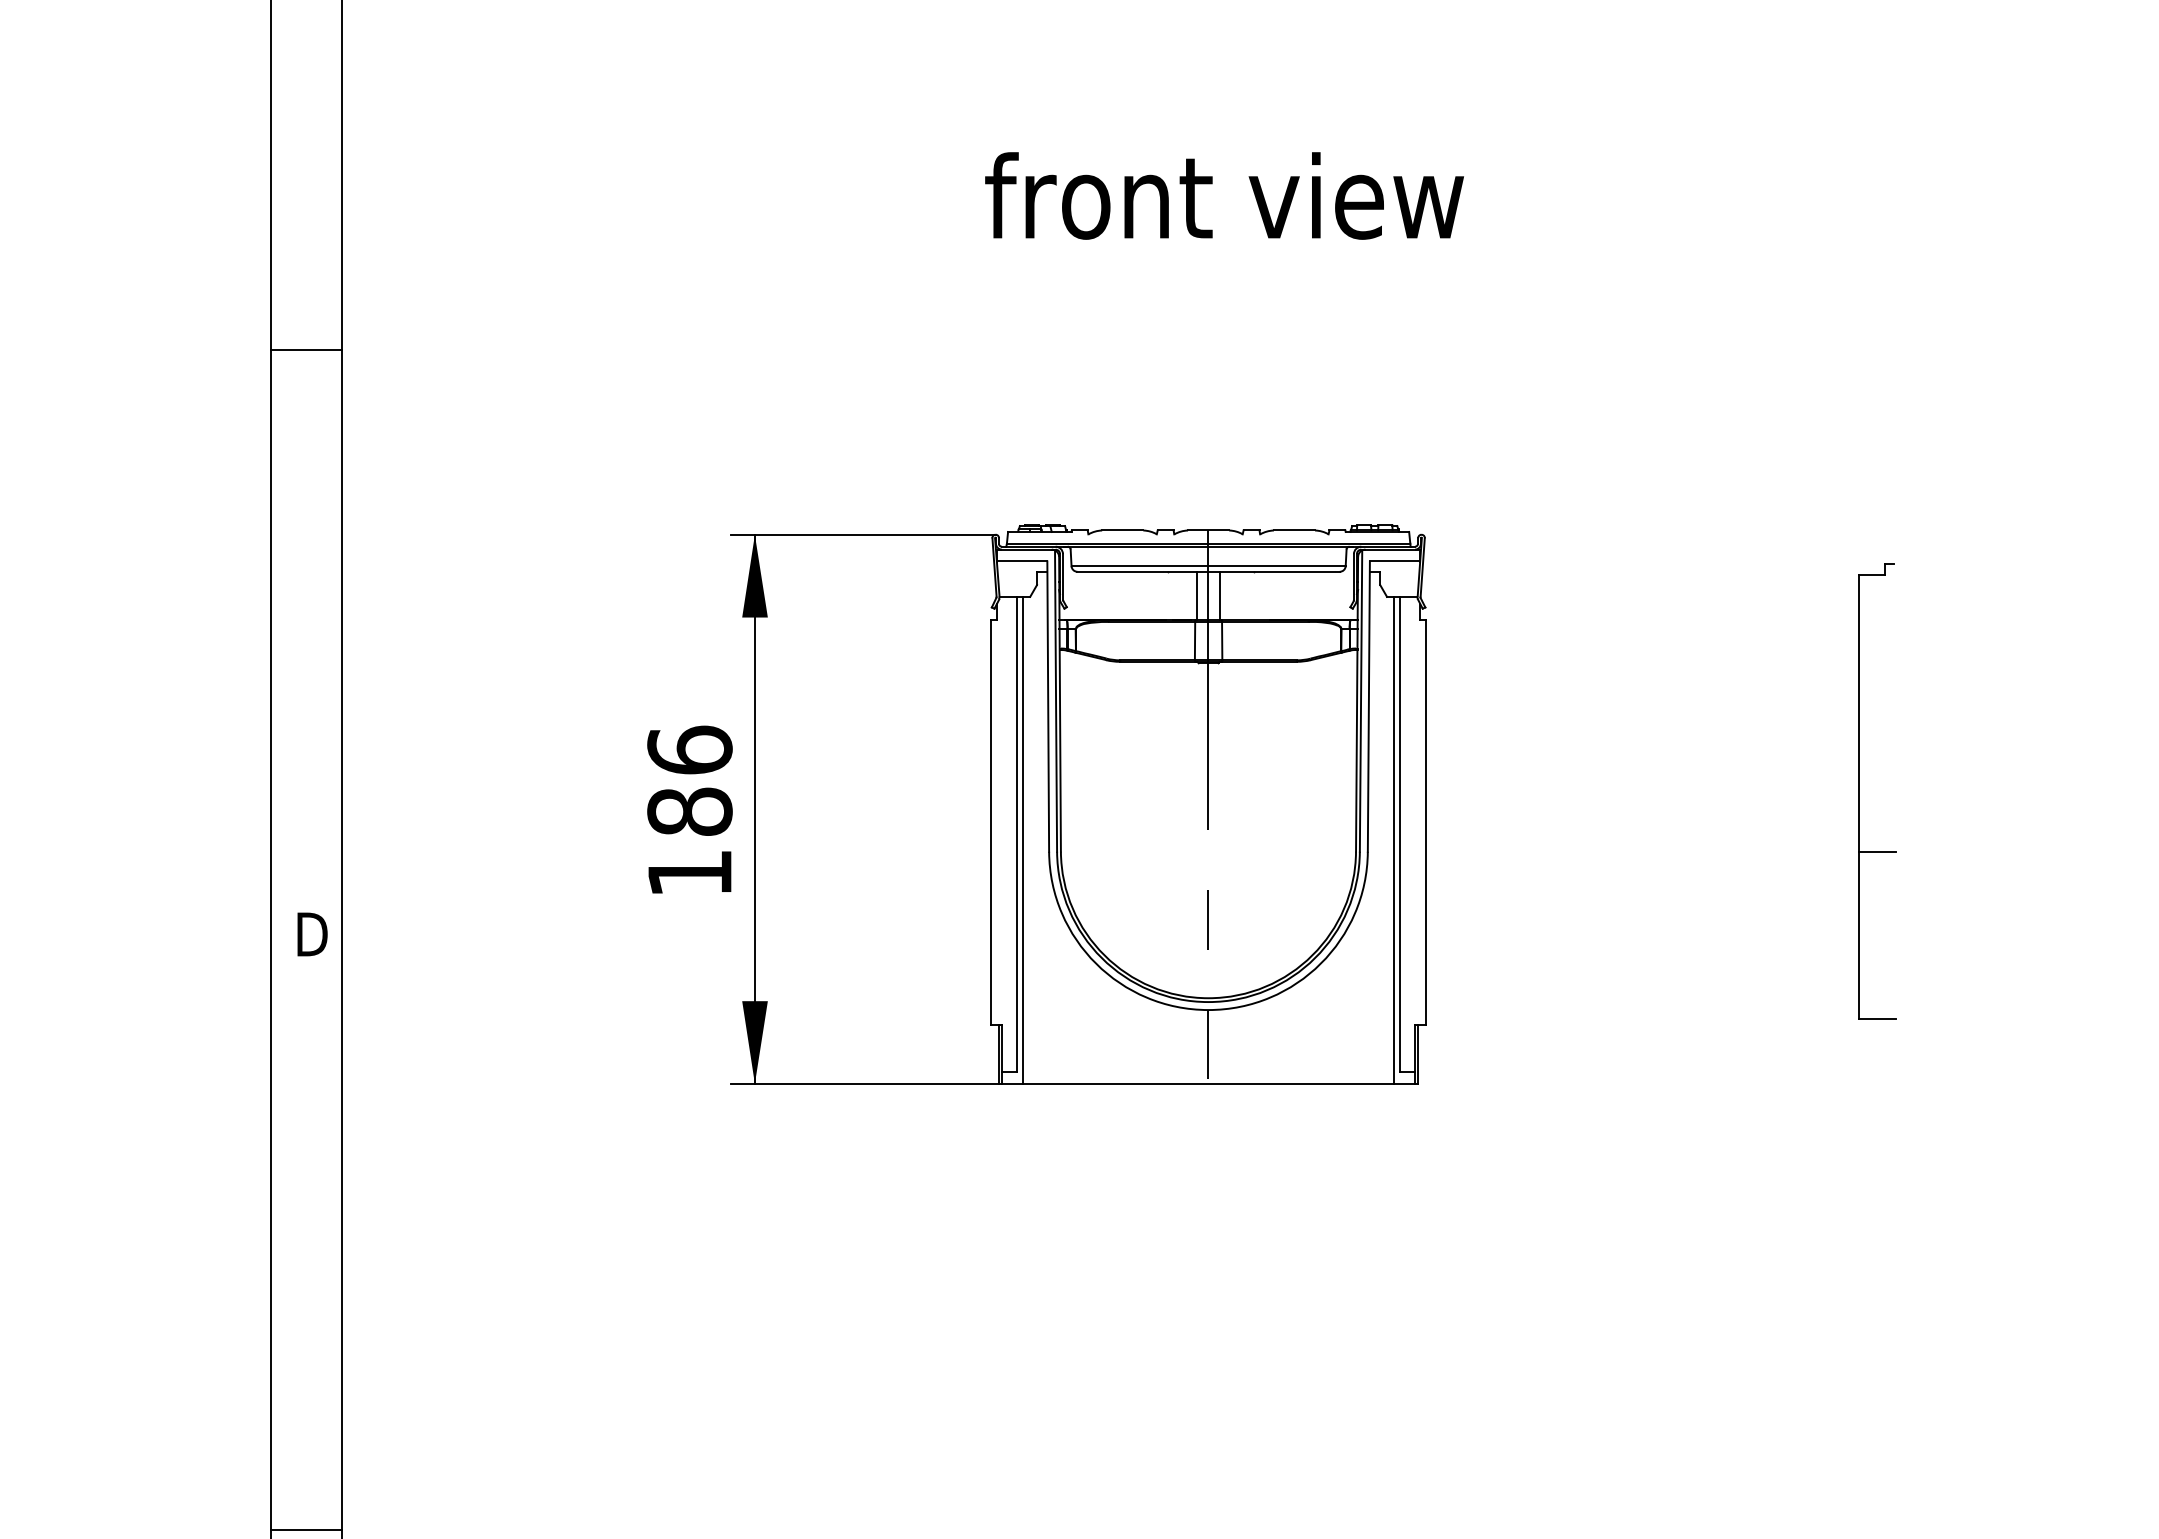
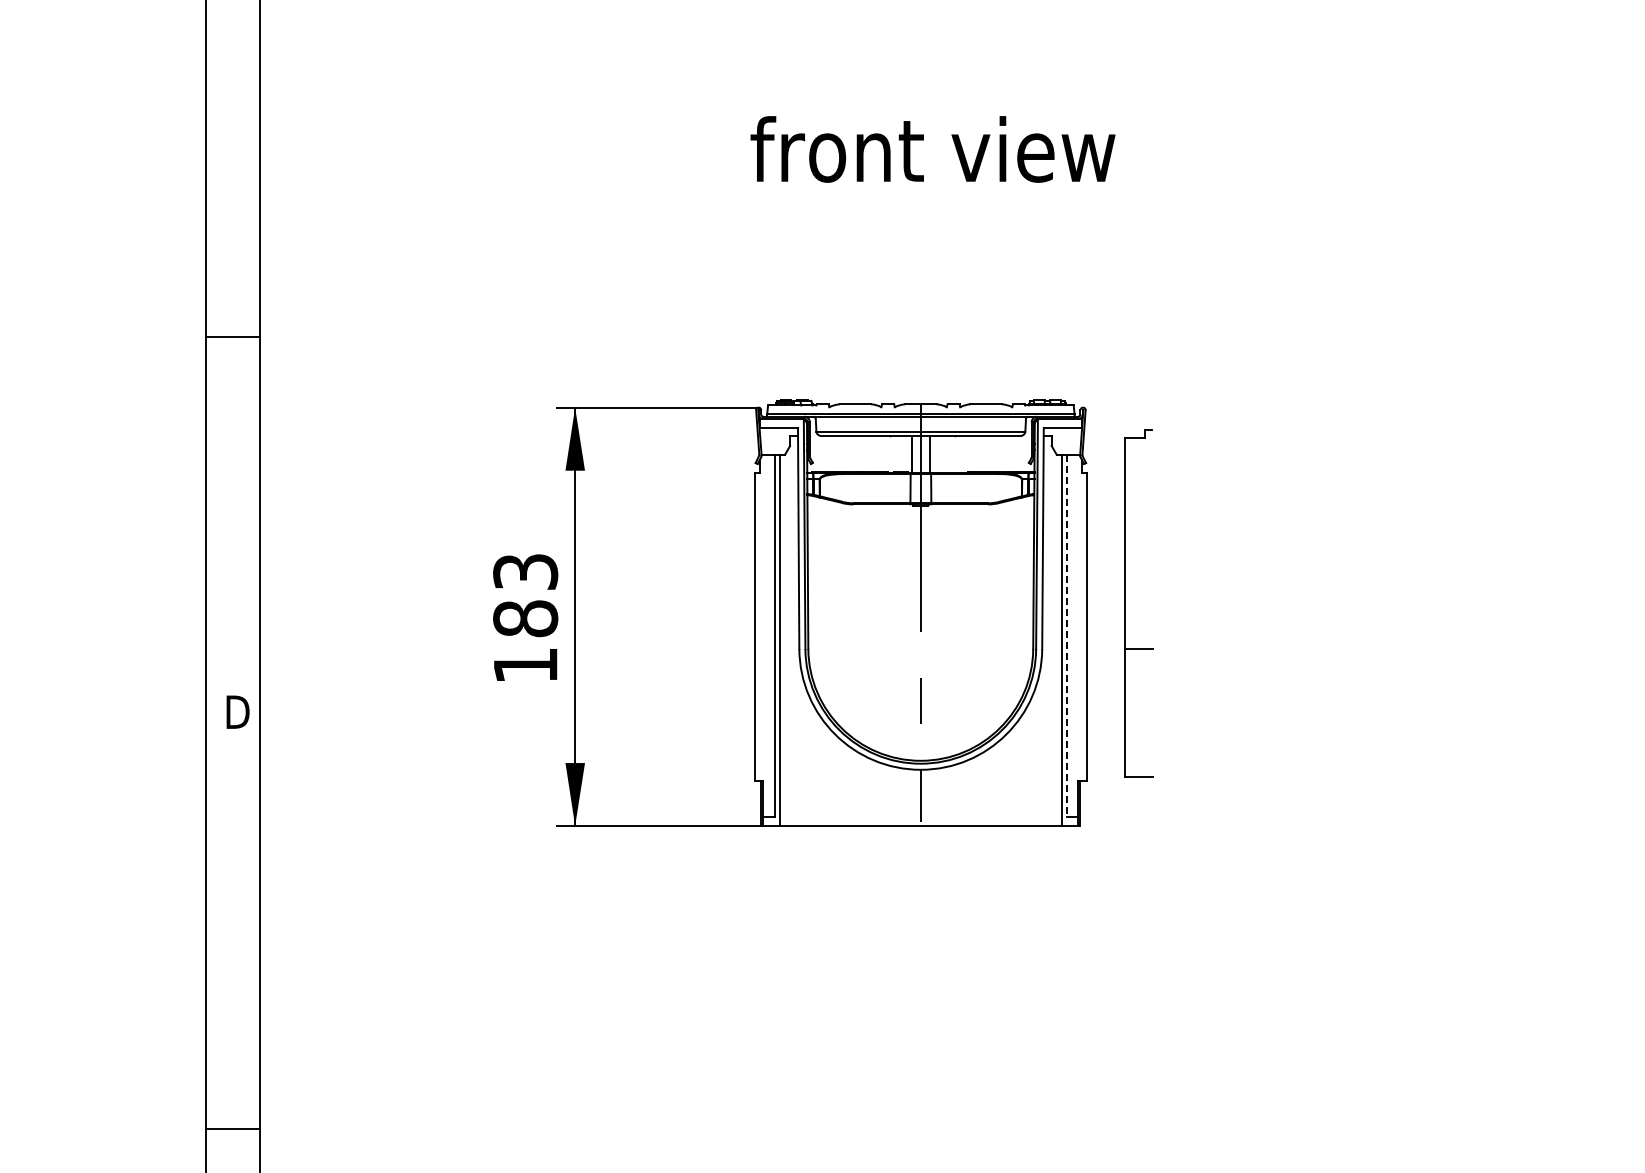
line: (306, 349) -> (233, 336), moved
text: (689, 749) -> (525, 571), 186 -> 183
part: (1859, 791) -> (1125, 603), moved
line: (1399, 835) -> (1066, 636), solid -> dashed
line: (306, 1530) -> (233, 1129), moved

